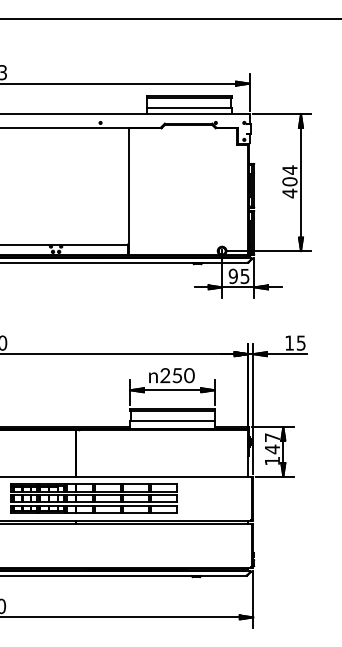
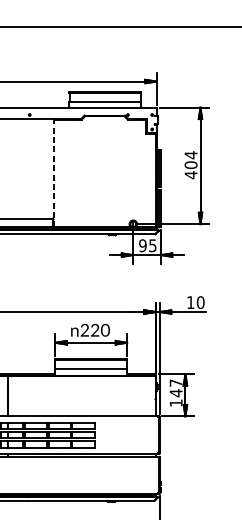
line: (128, 191) -> (53, 173), solid -> dashed
text: (300, 342) -> (200, 302), 15 -> 10
text: (177, 375) -> (95, 330), 250 -> 220

